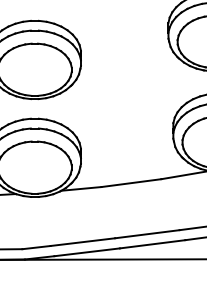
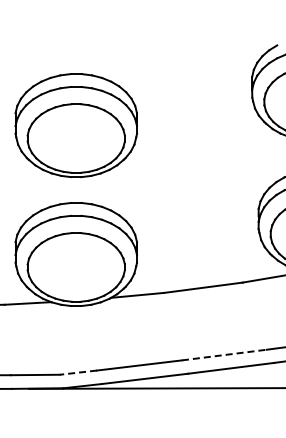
line: (147, 234) -> (224, 355), solid -> dashed
line: (36, 247) -> (78, 372), solid -> dashed

